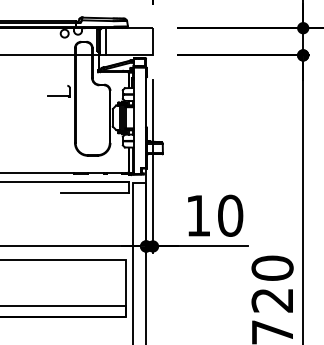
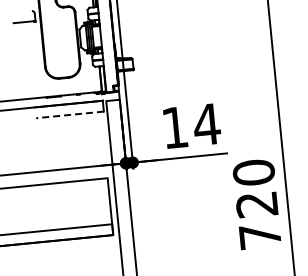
line: (94, 192) -> (69, 114), solid -> dashed
text: (230, 215) -> (206, 124), 10 -> 14

